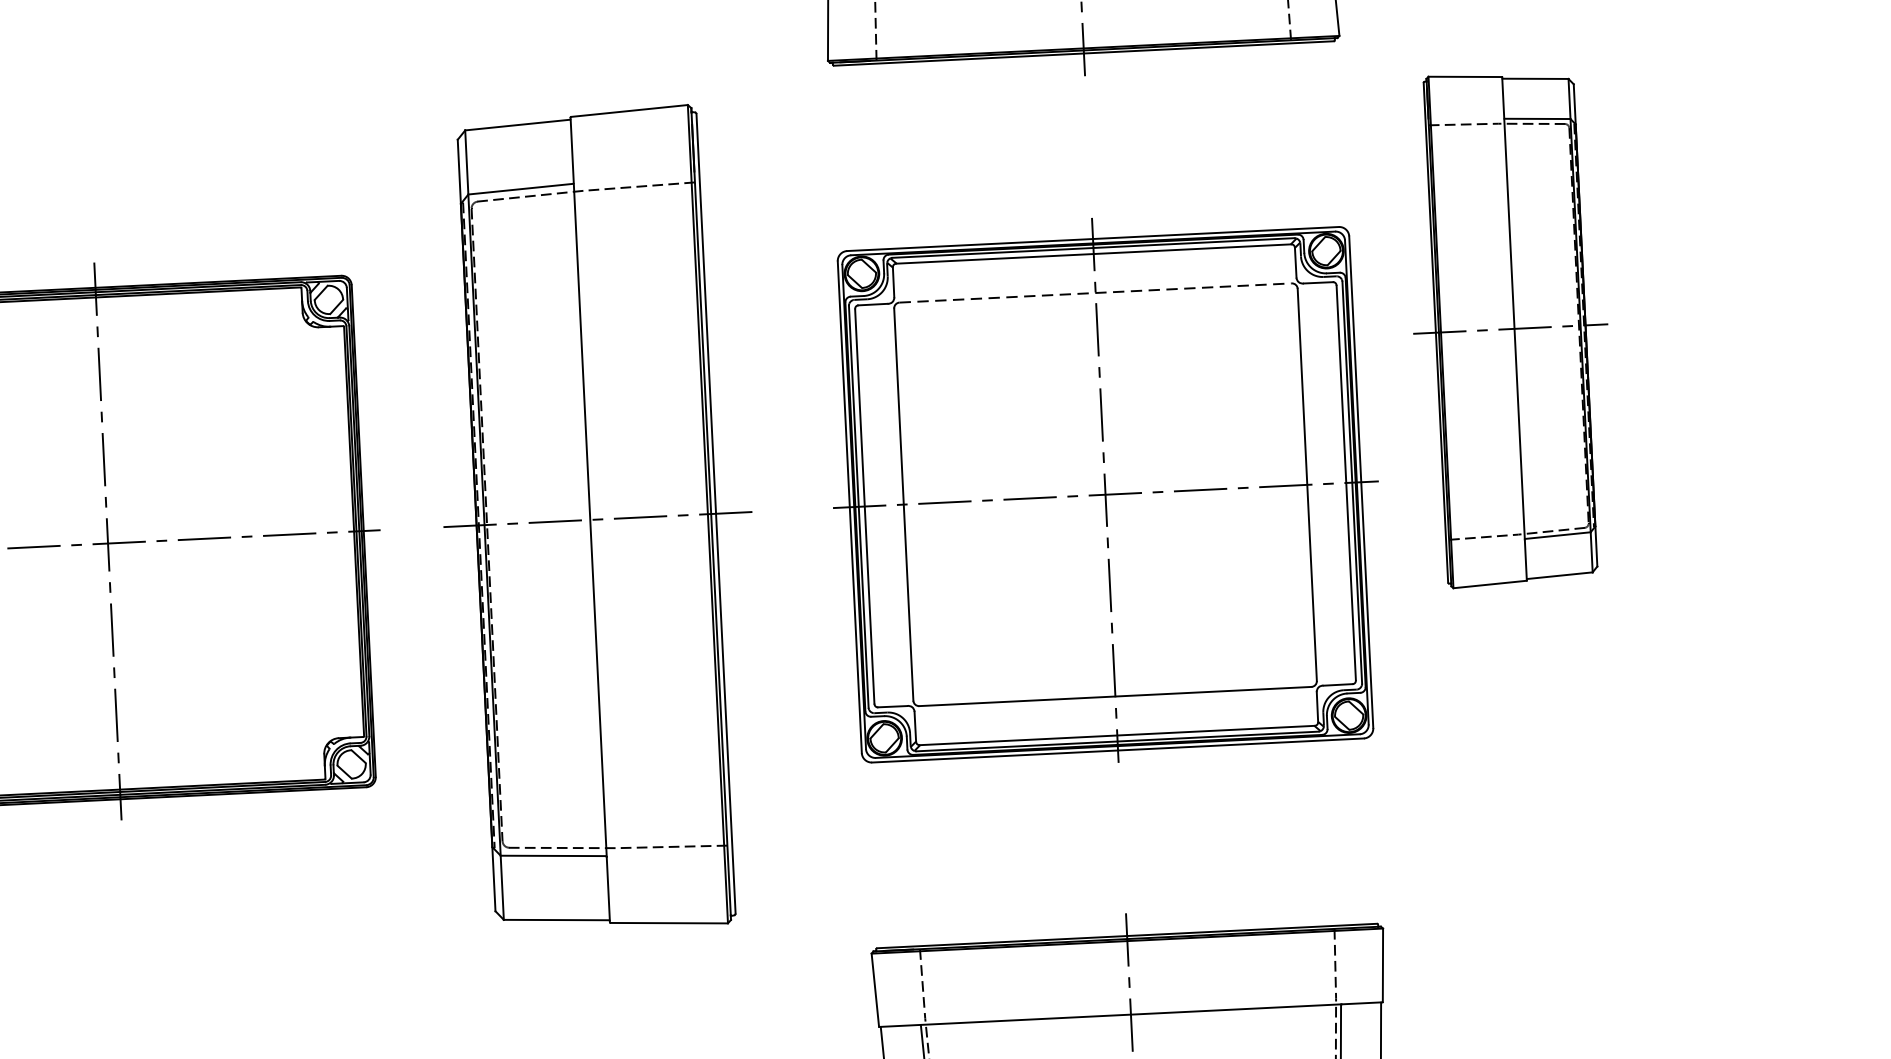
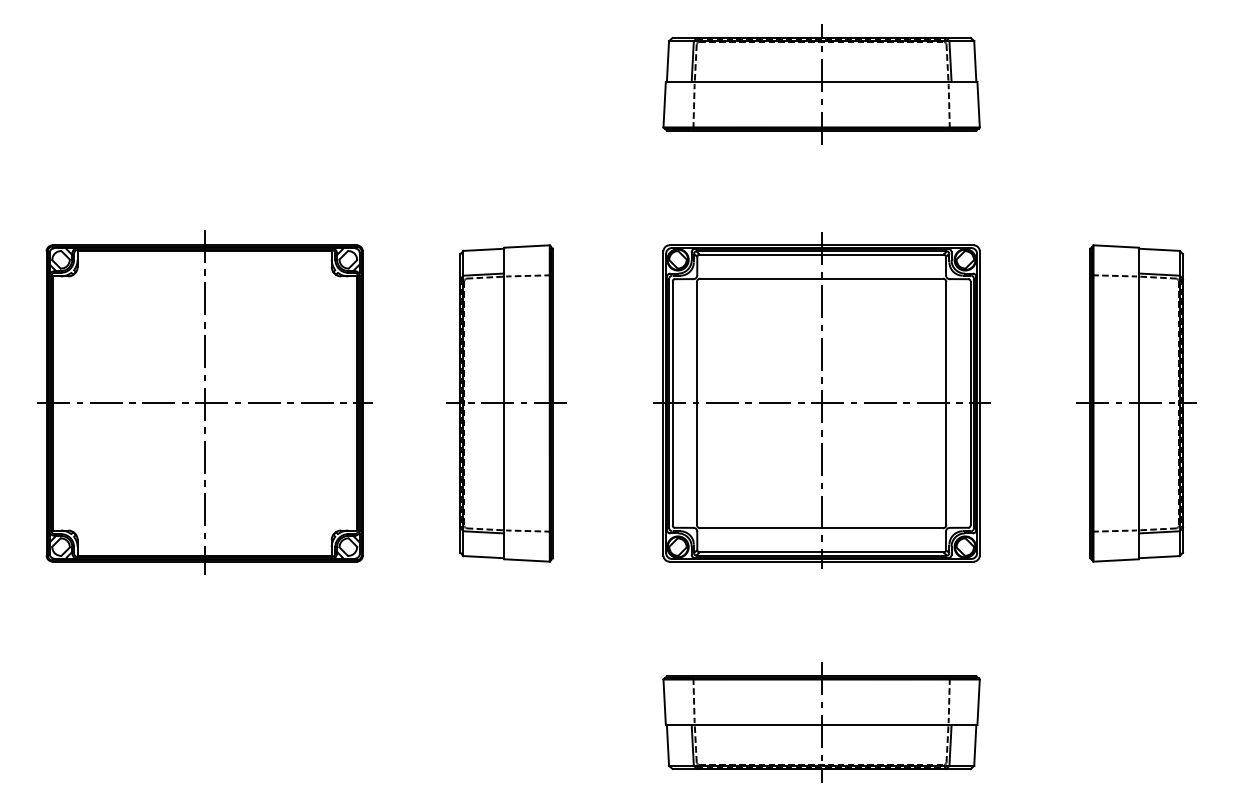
line: (1097, 292) -> (822, 278), dashed -> solid
part: (1510, 329) -> (1136, 403), moved
part: (595, 519) -> (506, 403), size x0.62

